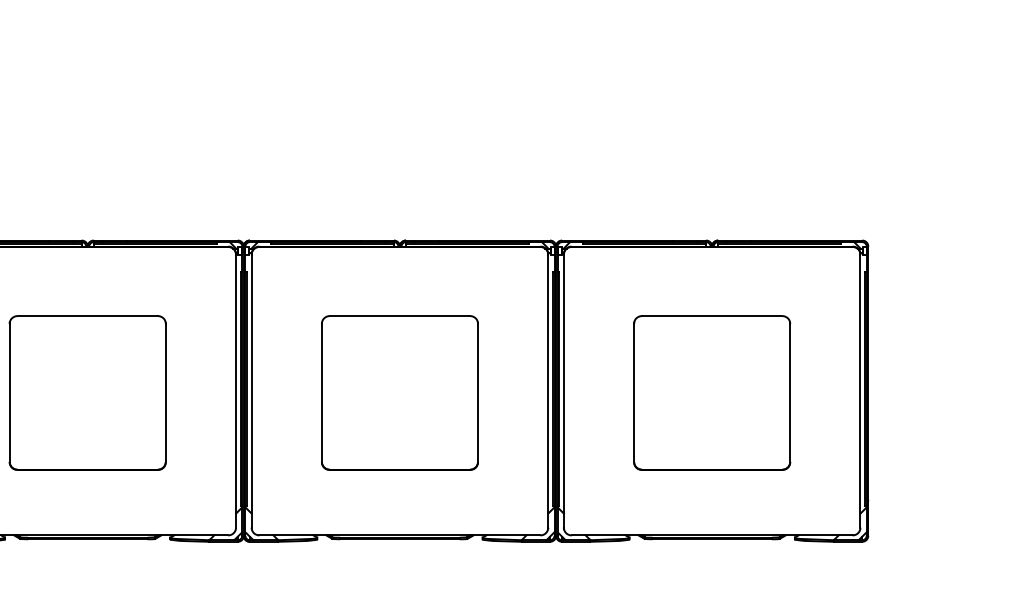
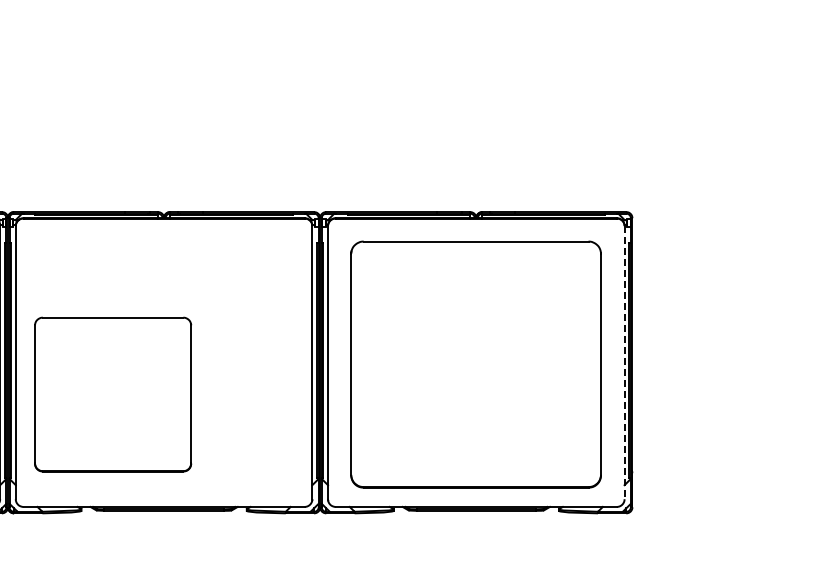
line: (860, 391) -> (624, 363), solid -> dashed
part: (399, 392) -> (112, 394), moved
part: (712, 392) -> (476, 364), size x1.6

